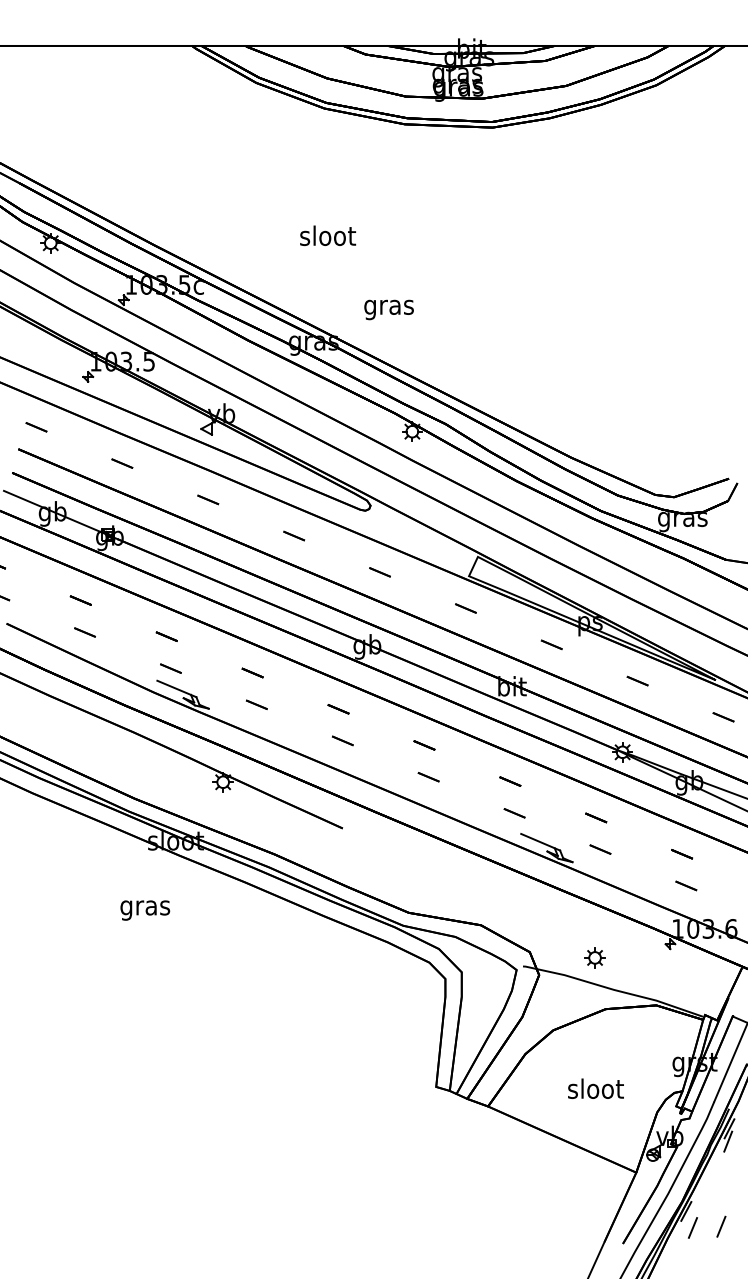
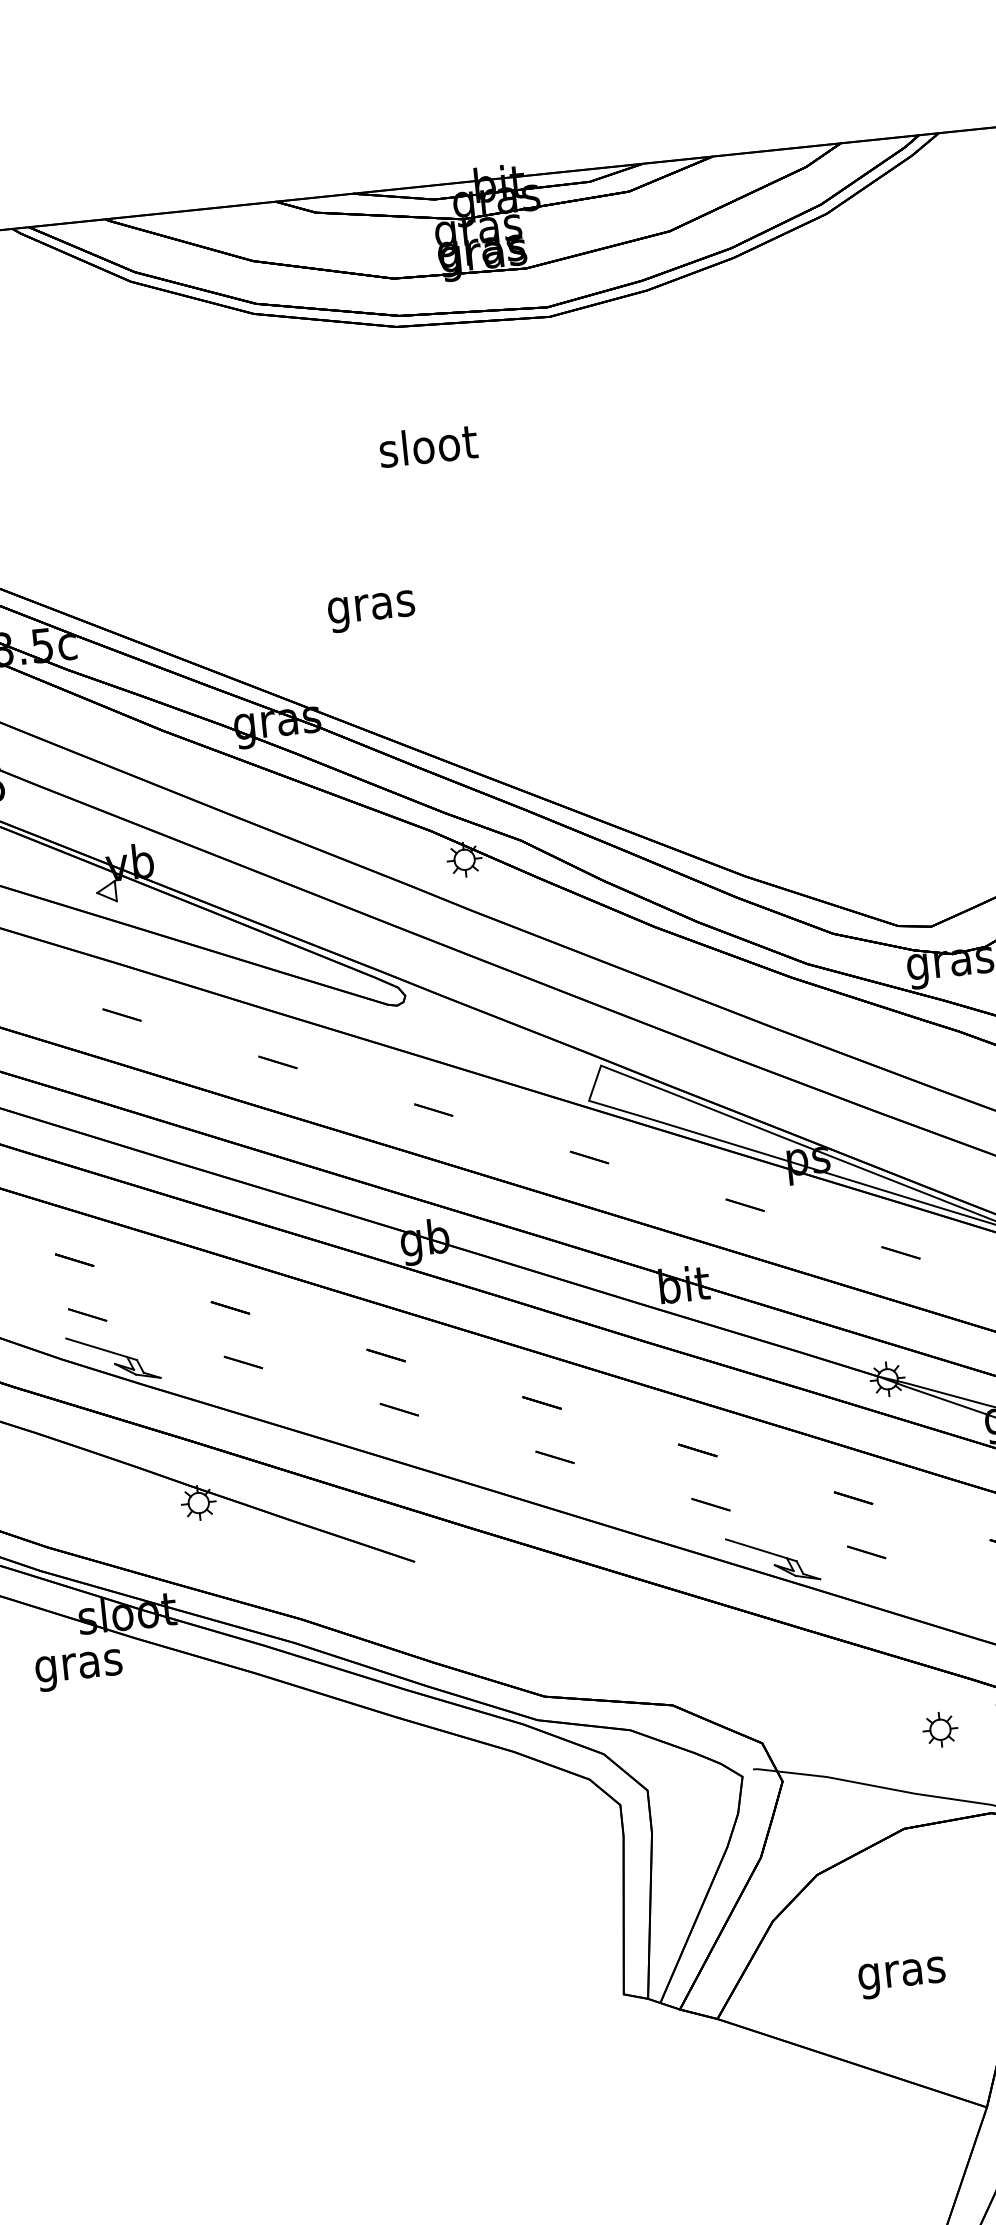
text: (328, 235) -> (429, 445), moved
text: (388, 309) -> (370, 610), moved
text: (145, 910) -> (79, 1670), moved
part: (594, 957) -> (939, 1729), moved
text: (595, 1091) -> (901, 1973), sloot -> gras

